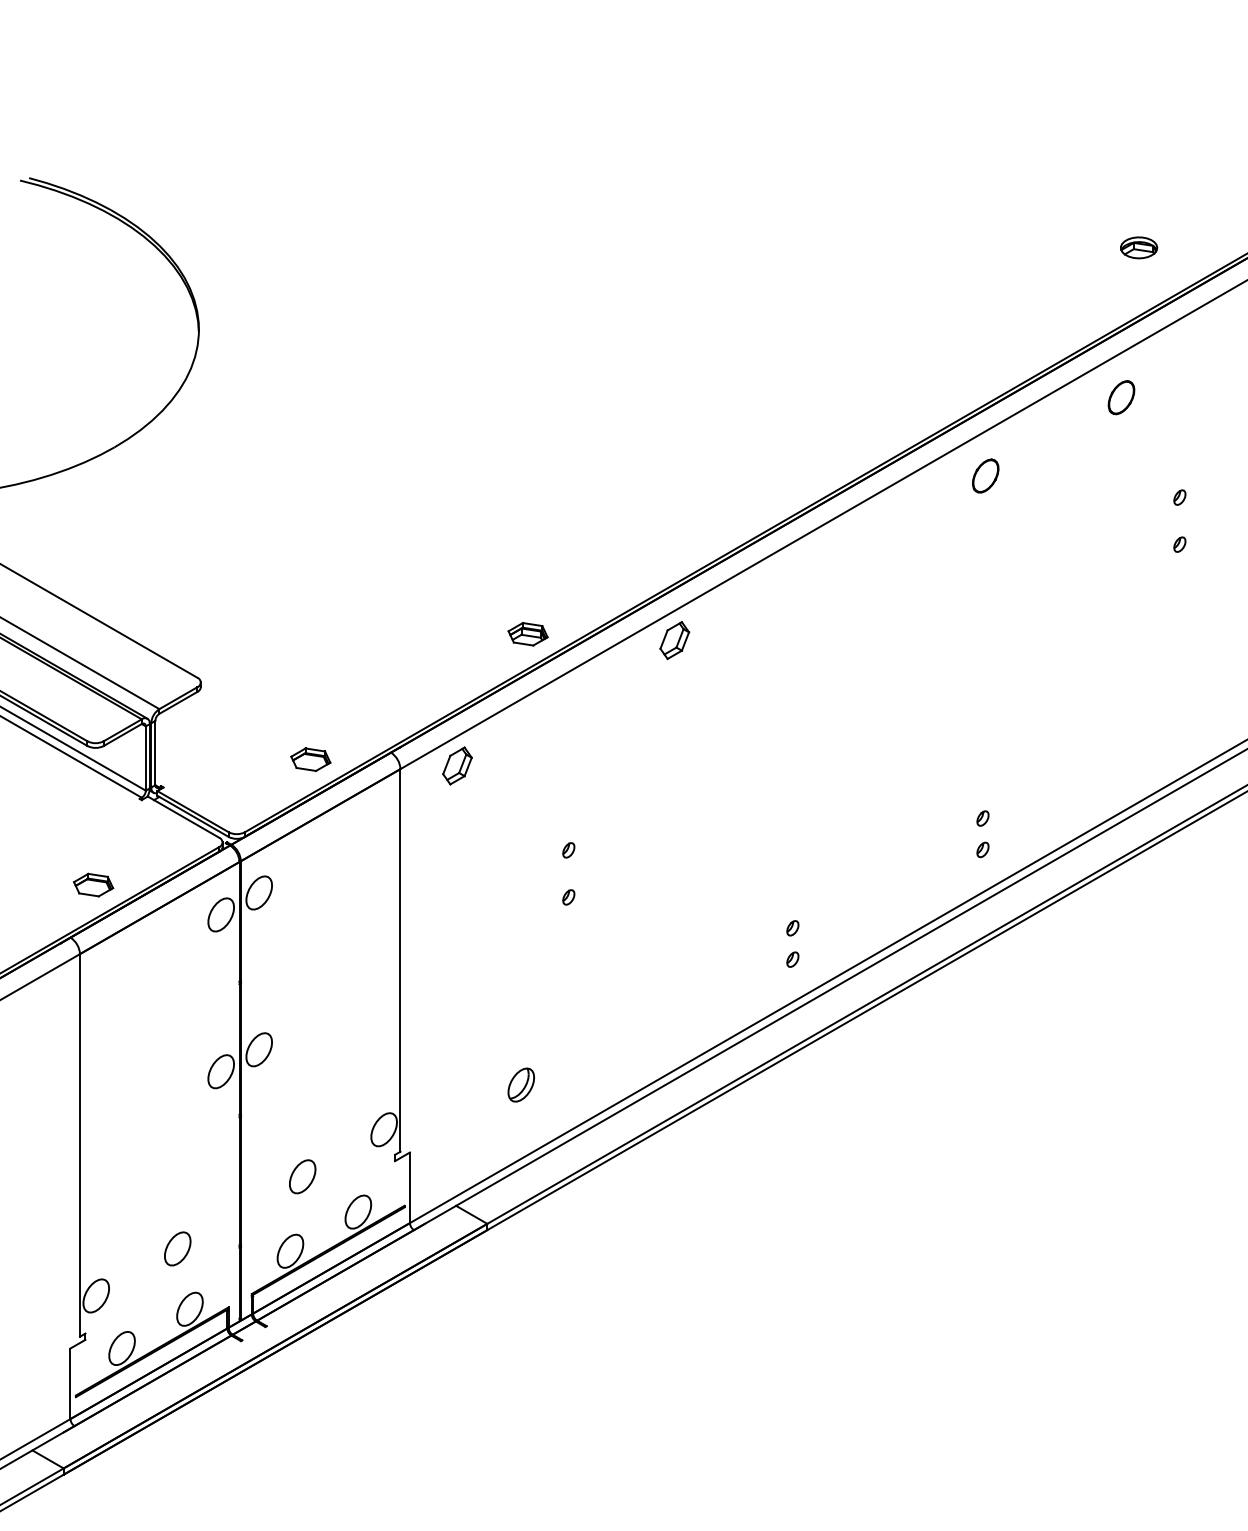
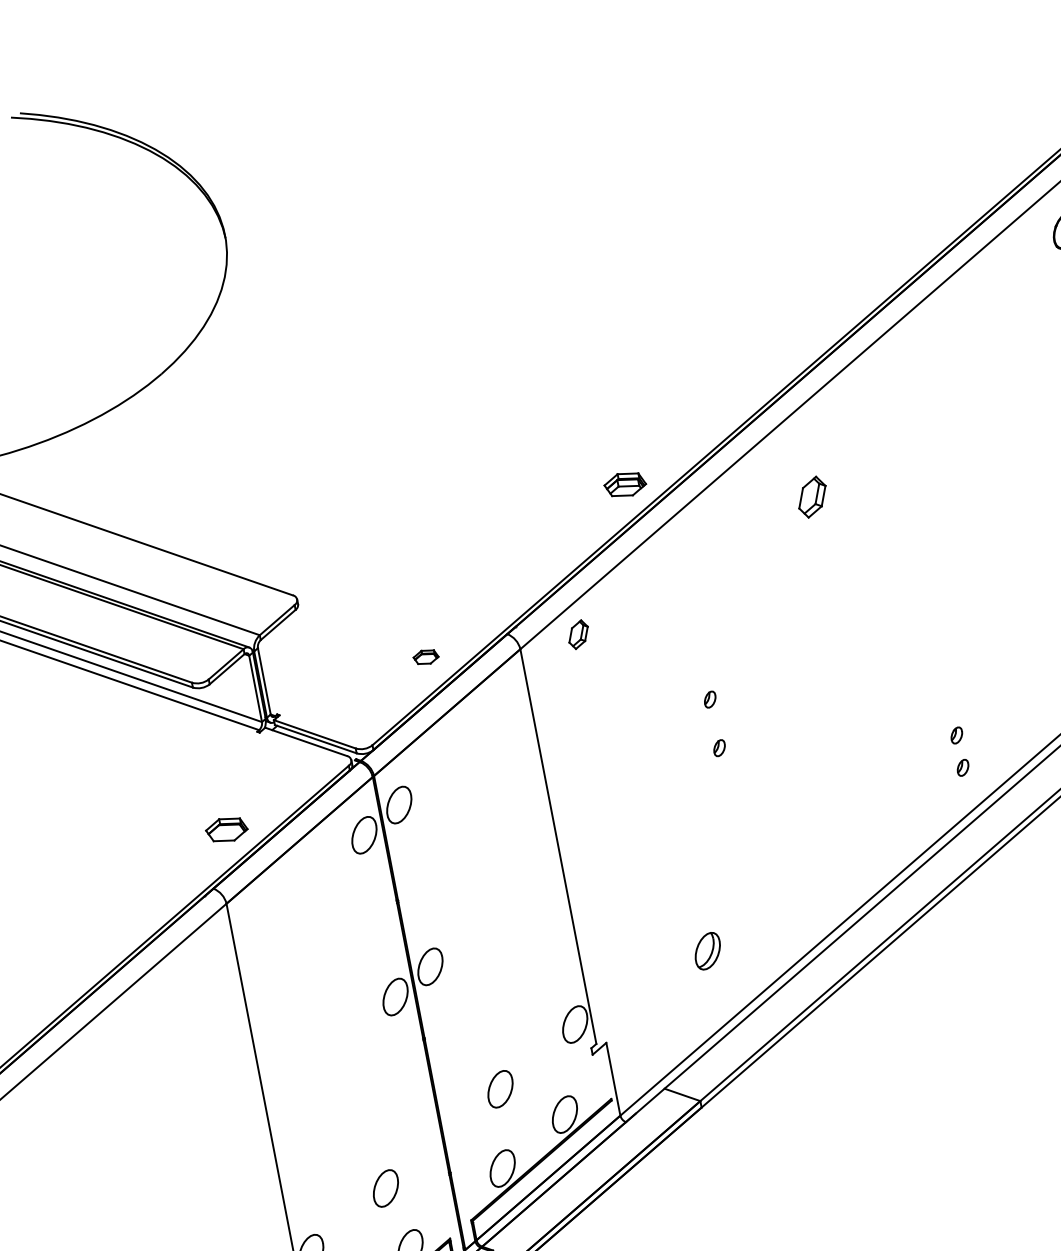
part: (674, 640) -> (812, 497), moved
part: (310, 759) -> (425, 657), size x0.6
part: (457, 765) -> (578, 634), size x0.7

